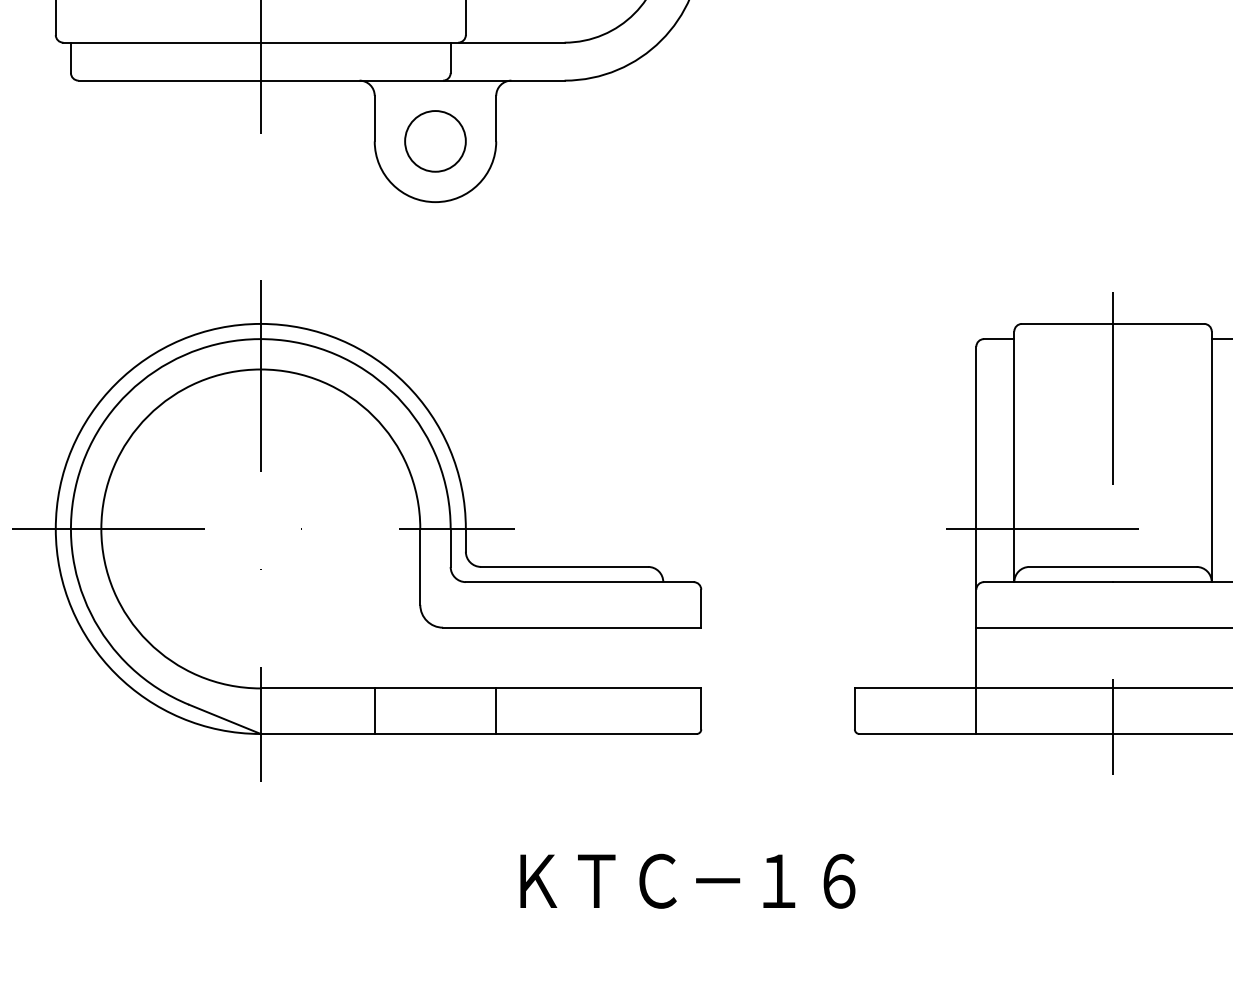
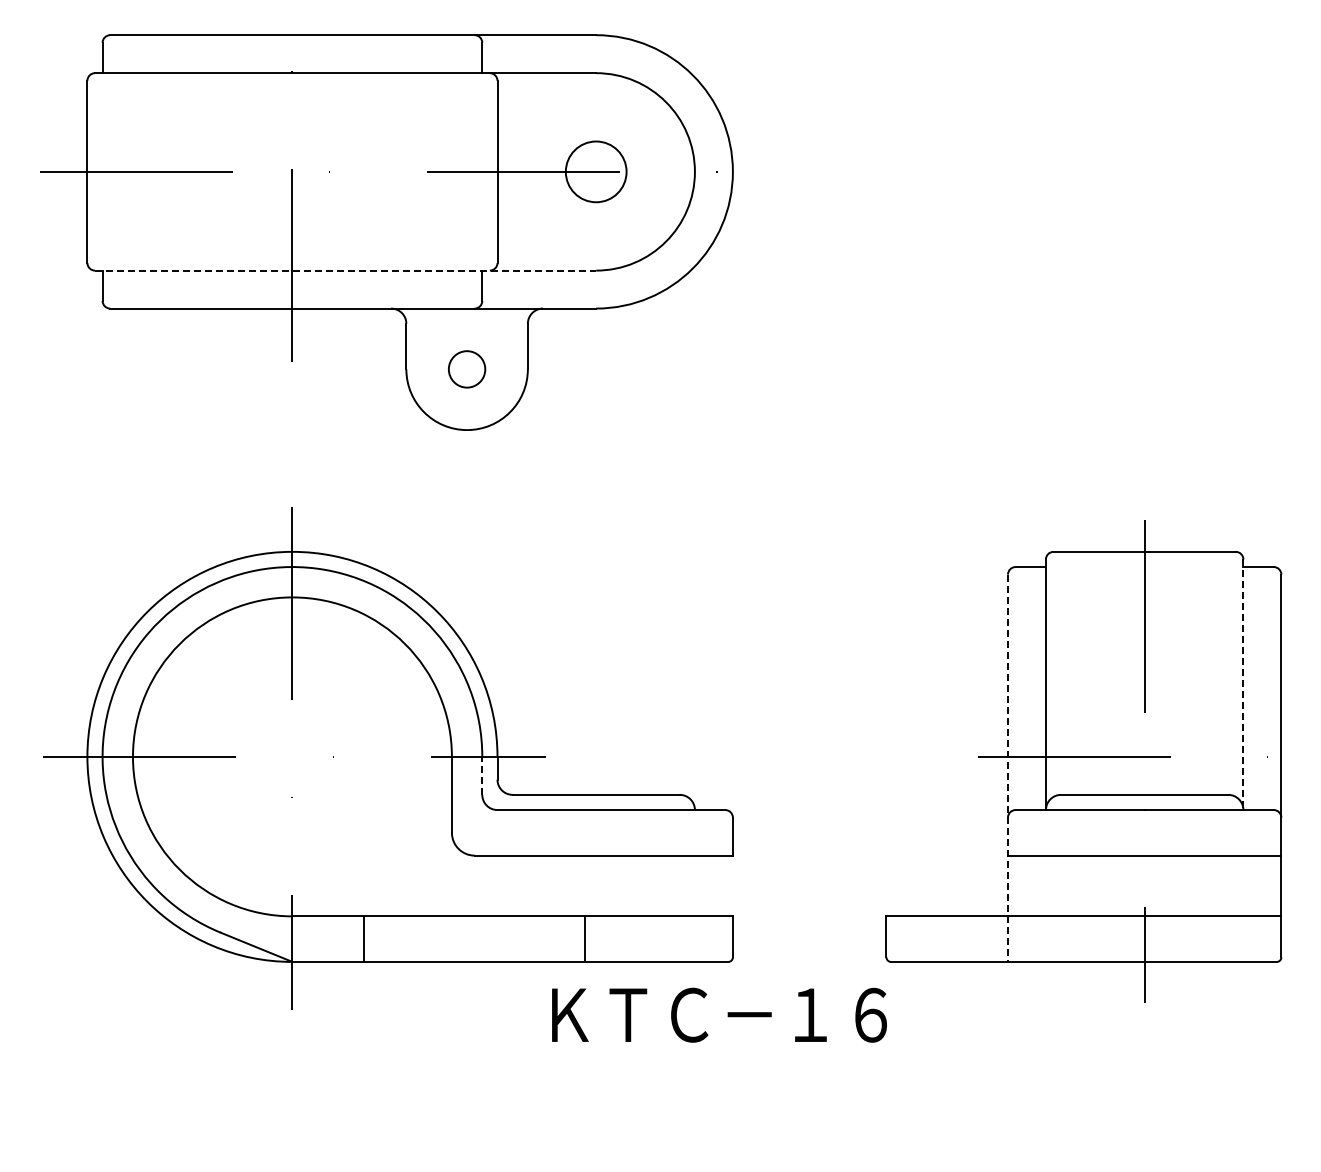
line: (313, 42) -> (345, 270), solid -> dashed
circle: (434, 141) -> (466, 369), size x0.6
line: (1211, 457) -> (1243, 685), solid -> dashed
line: (975, 540) -> (1007, 768), solid -> dashed
line: (450, 547) -> (482, 775), solid -> dashed
line: (374, 710) -> (364, 938), moved
line: (495, 710) -> (584, 938), moved
text: (687, 880) -> (719, 1014), moved

